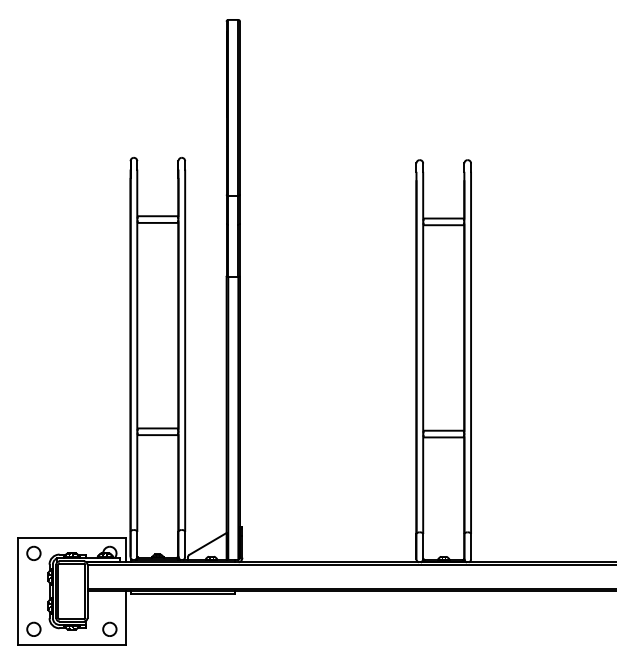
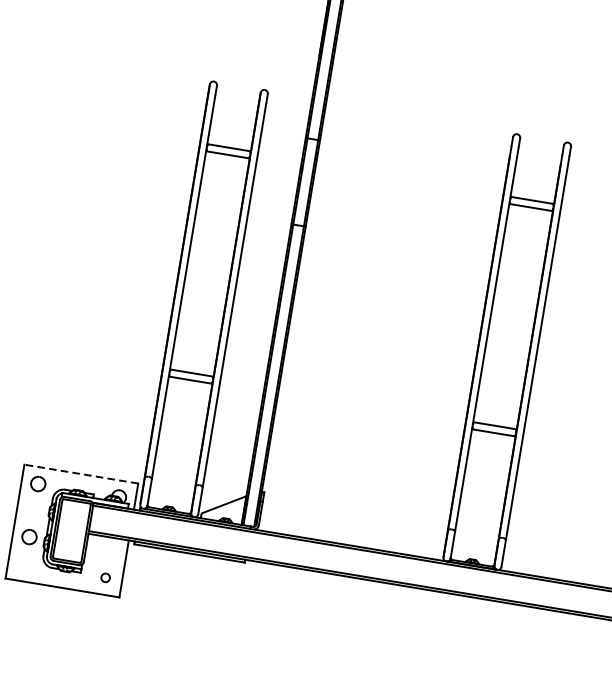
line: (71, 537) -> (80, 473), solid -> dashed
part: (33, 628) -> (29, 536), moved
part: (109, 628) -> (105, 577), size x0.6

